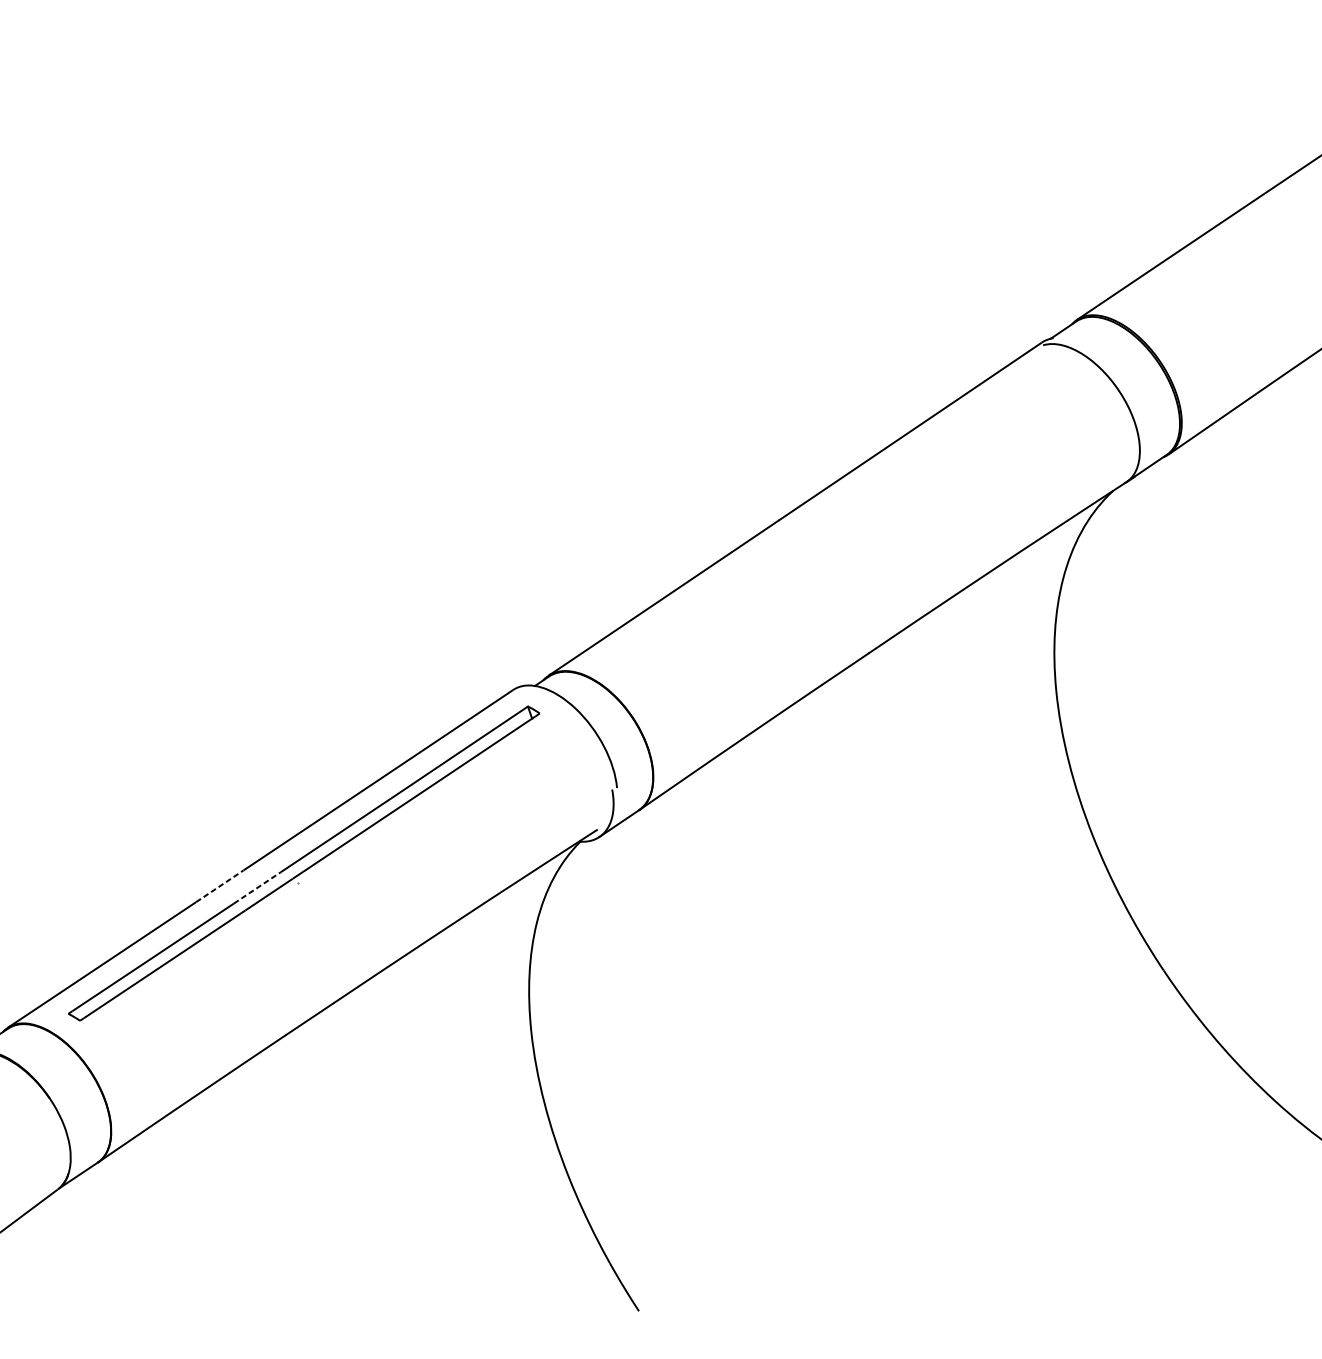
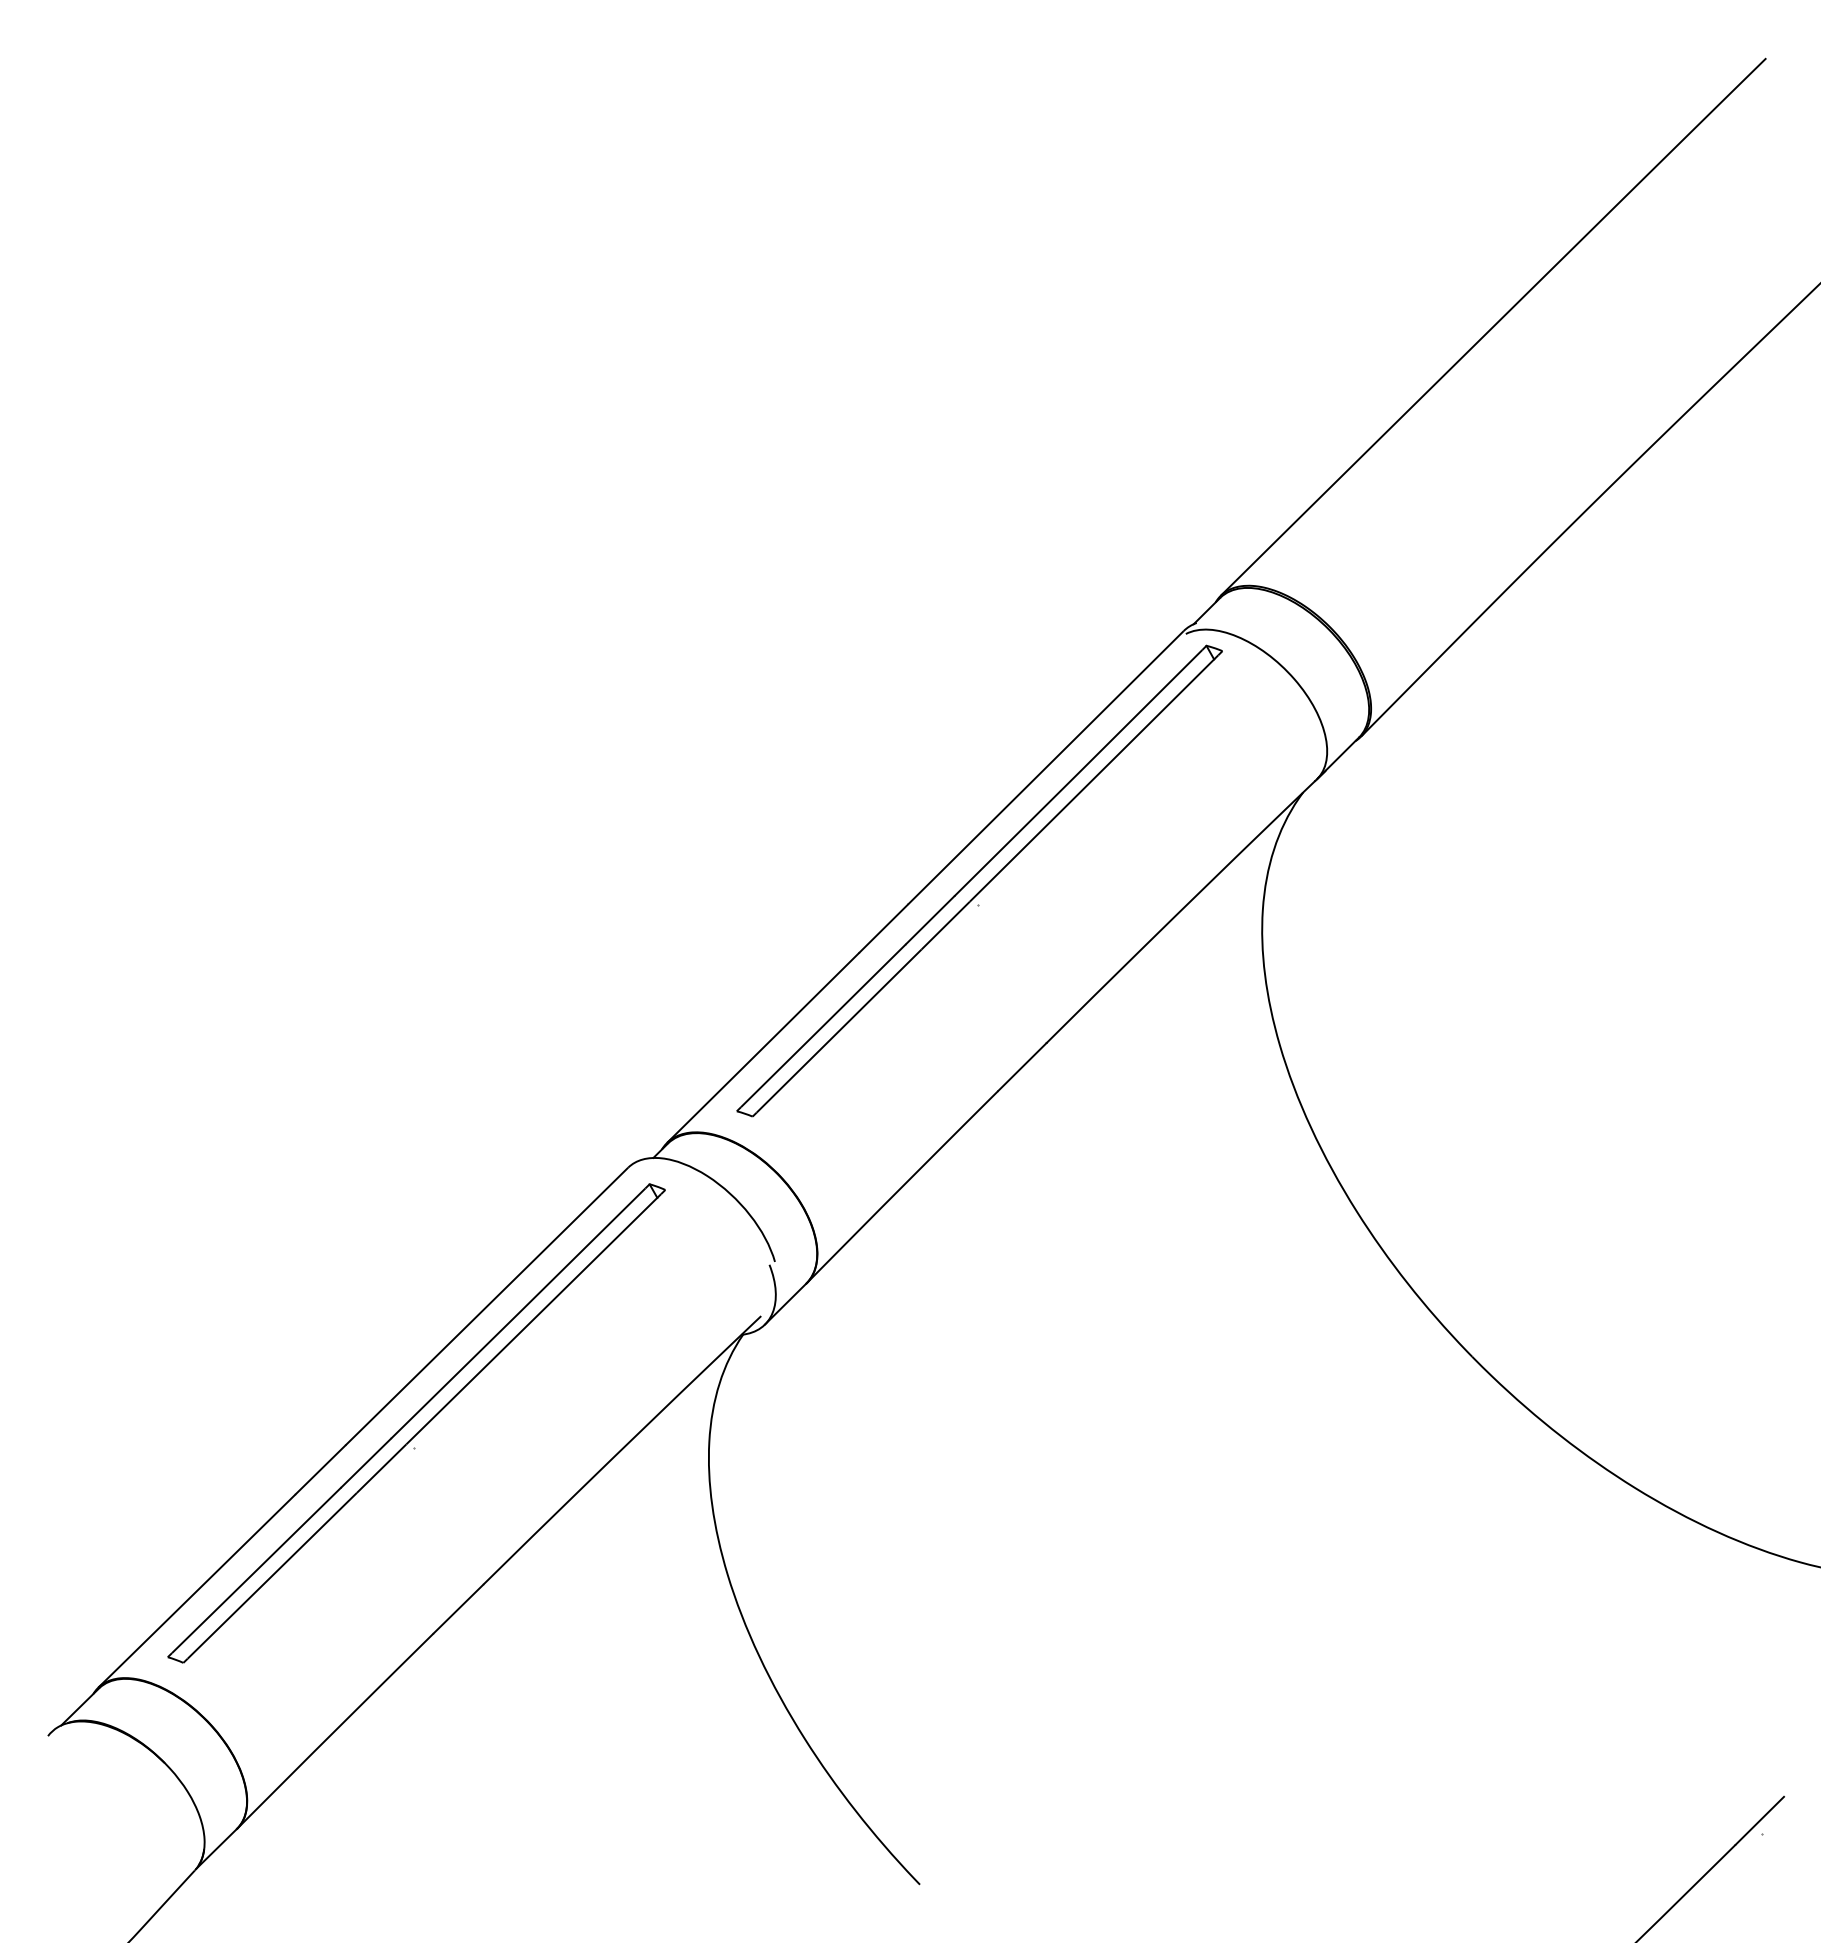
part: (839, 512) -> (979, 880), added
line: (219, 886) -> (320, 1469), dashed -> solid
line: (257, 888) -> (366, 1463), dashed -> solid

